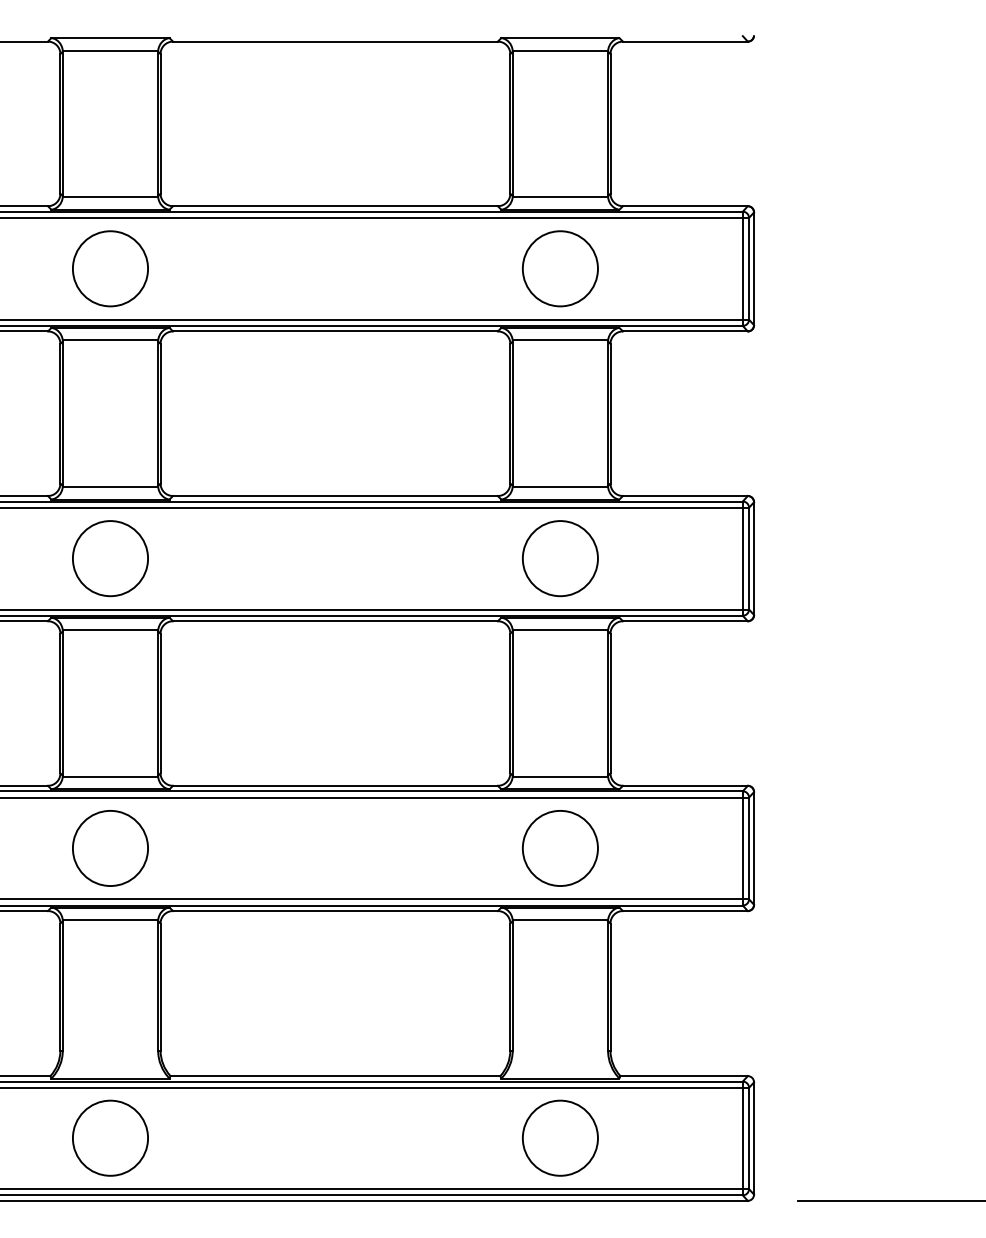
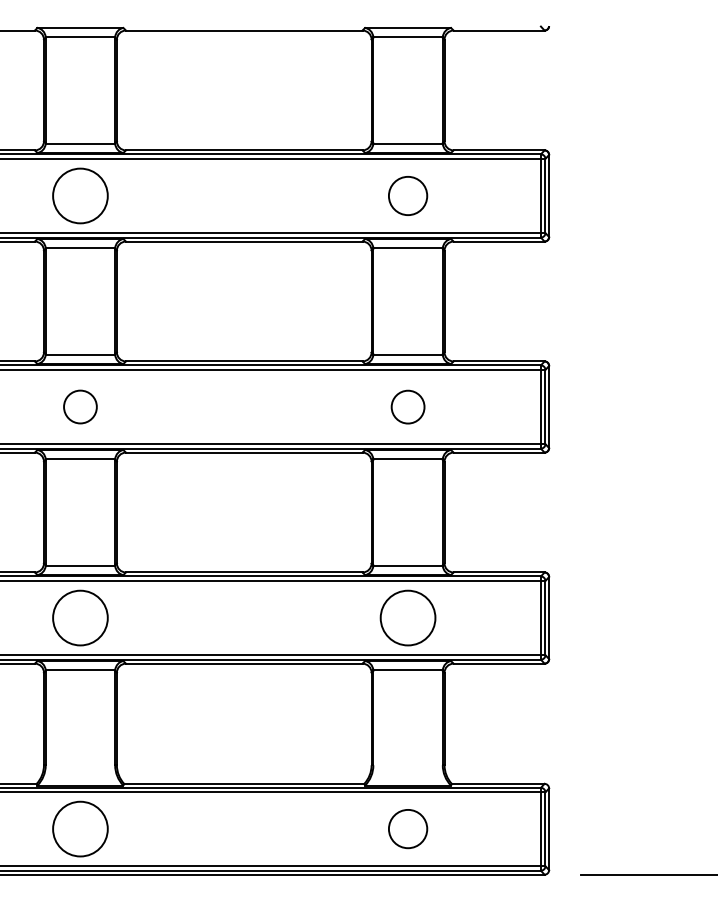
circle: (559, 268) -> (407, 195), size x0.7
circle: (110, 558) -> (80, 406), size x0.6
circle: (560, 558) -> (408, 406), size x0.6
circle: (560, 1137) -> (408, 828), size x0.7

